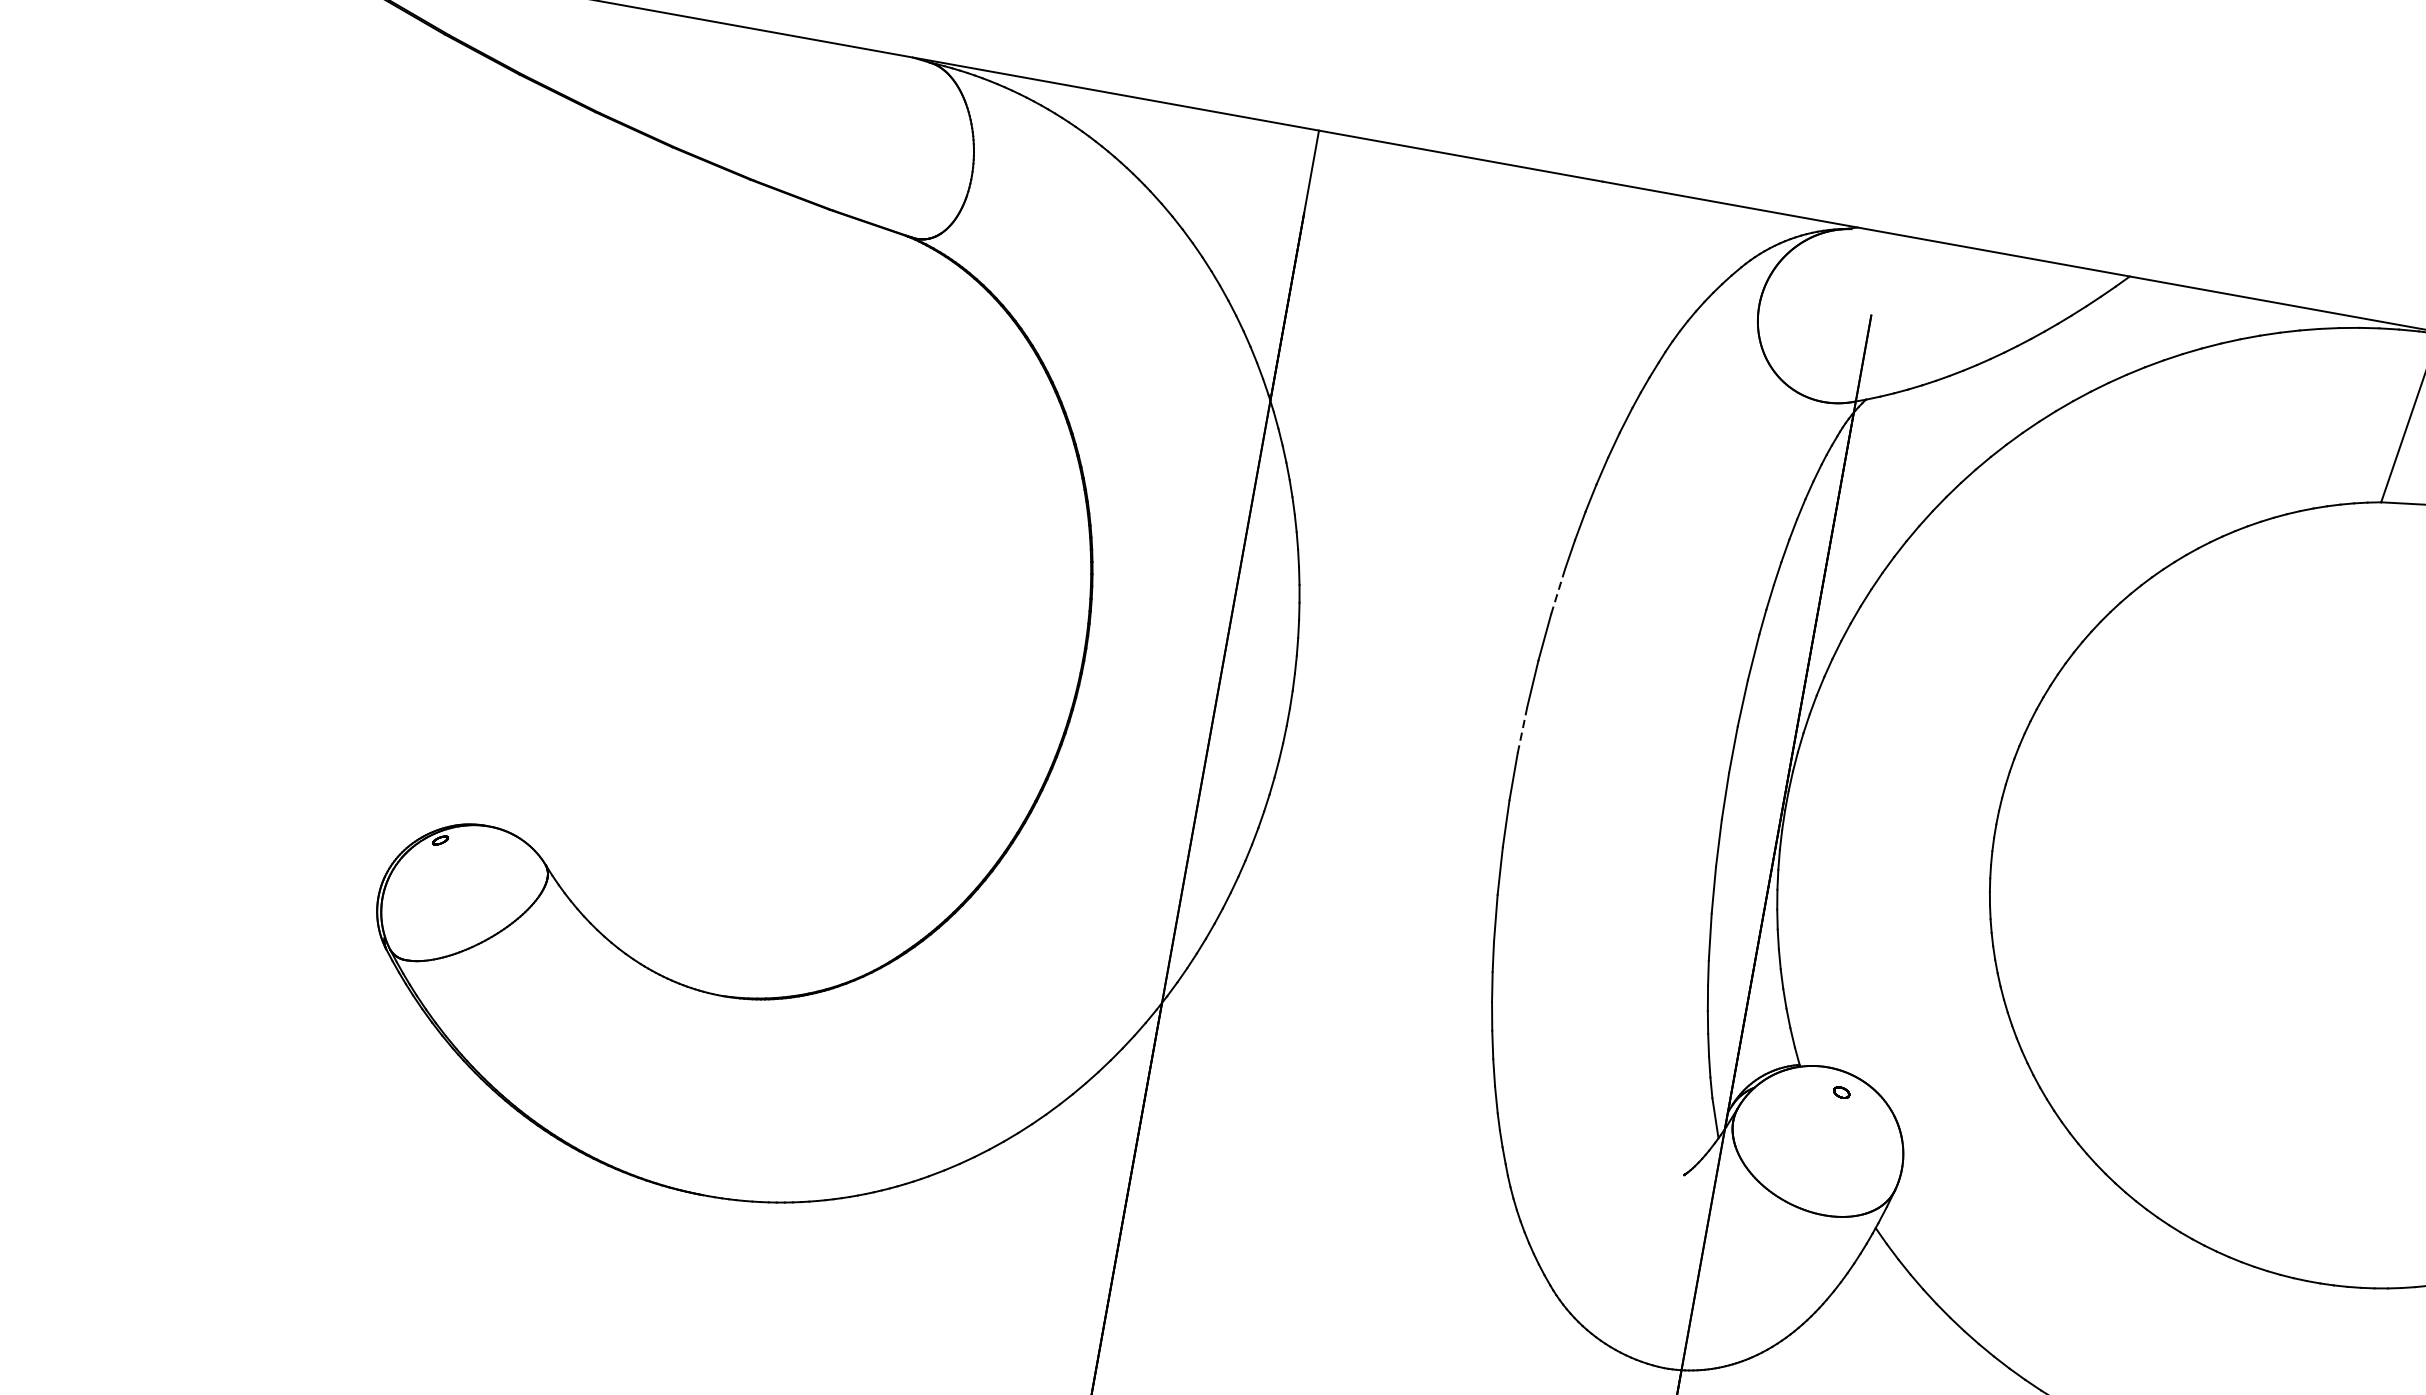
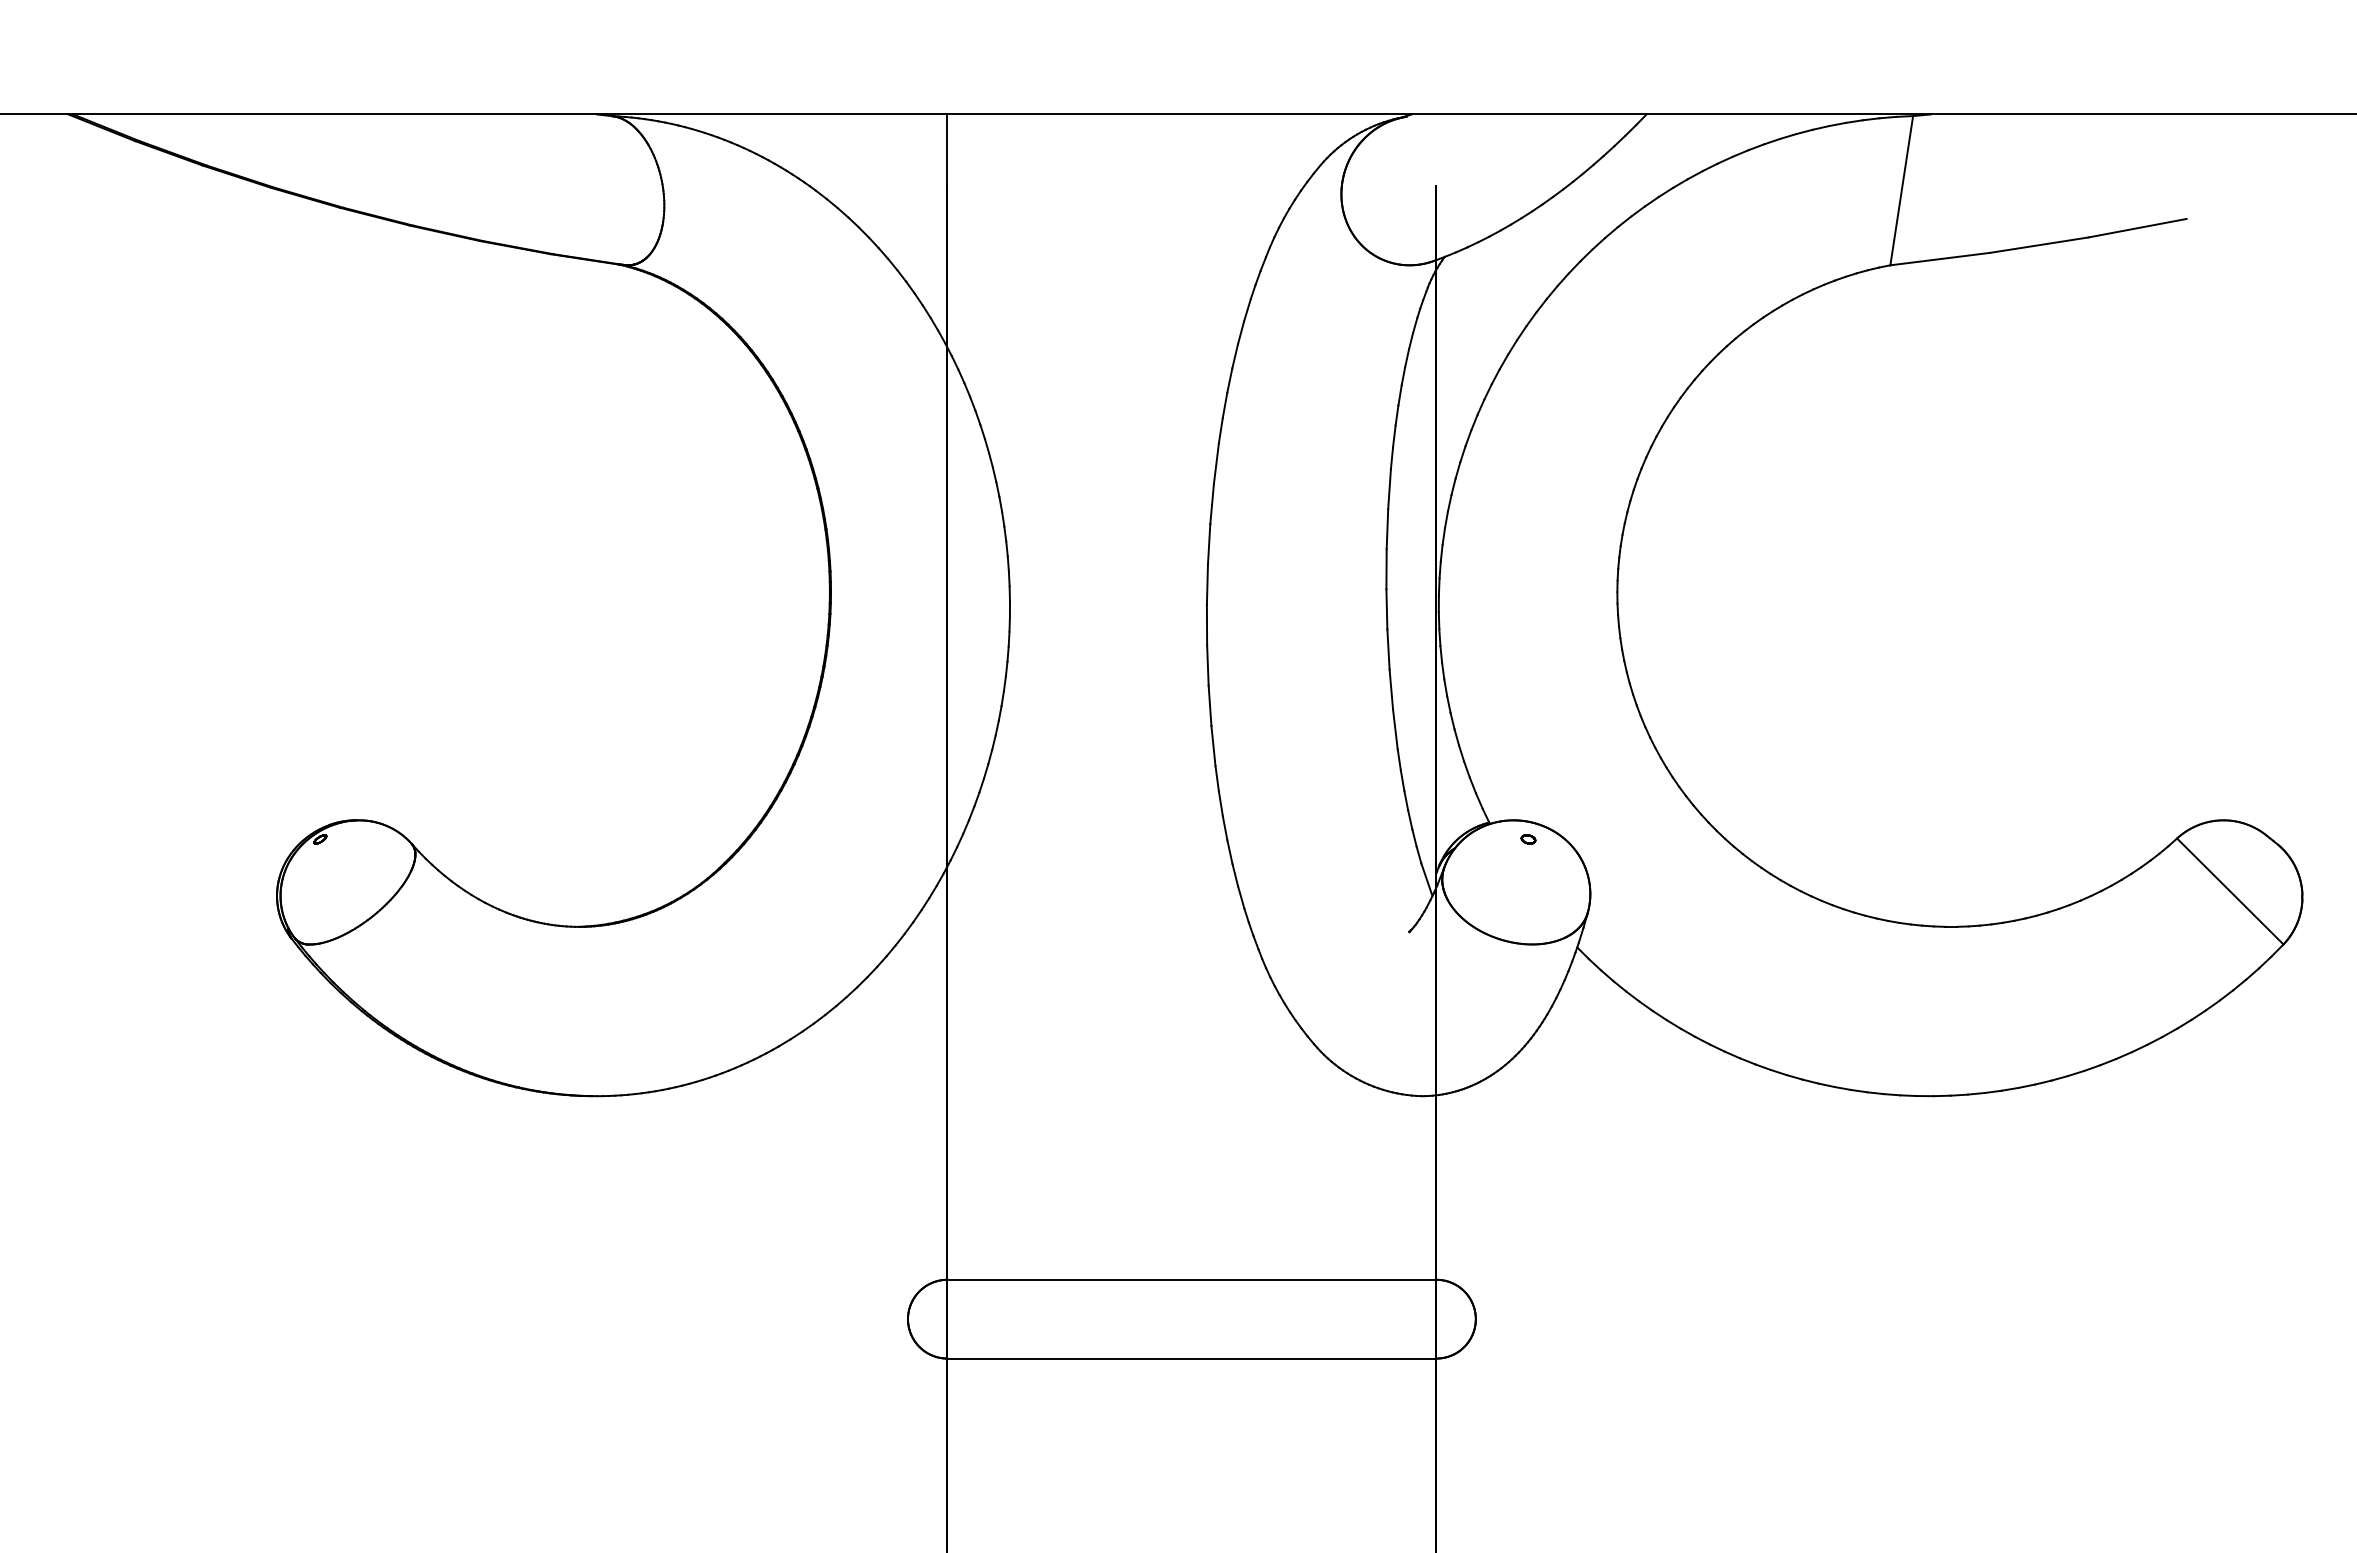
line: (1558, 591) -> (1216, 463), dashed -> solid
line: (1522, 730) -> (1207, 584), dashed -> solid

